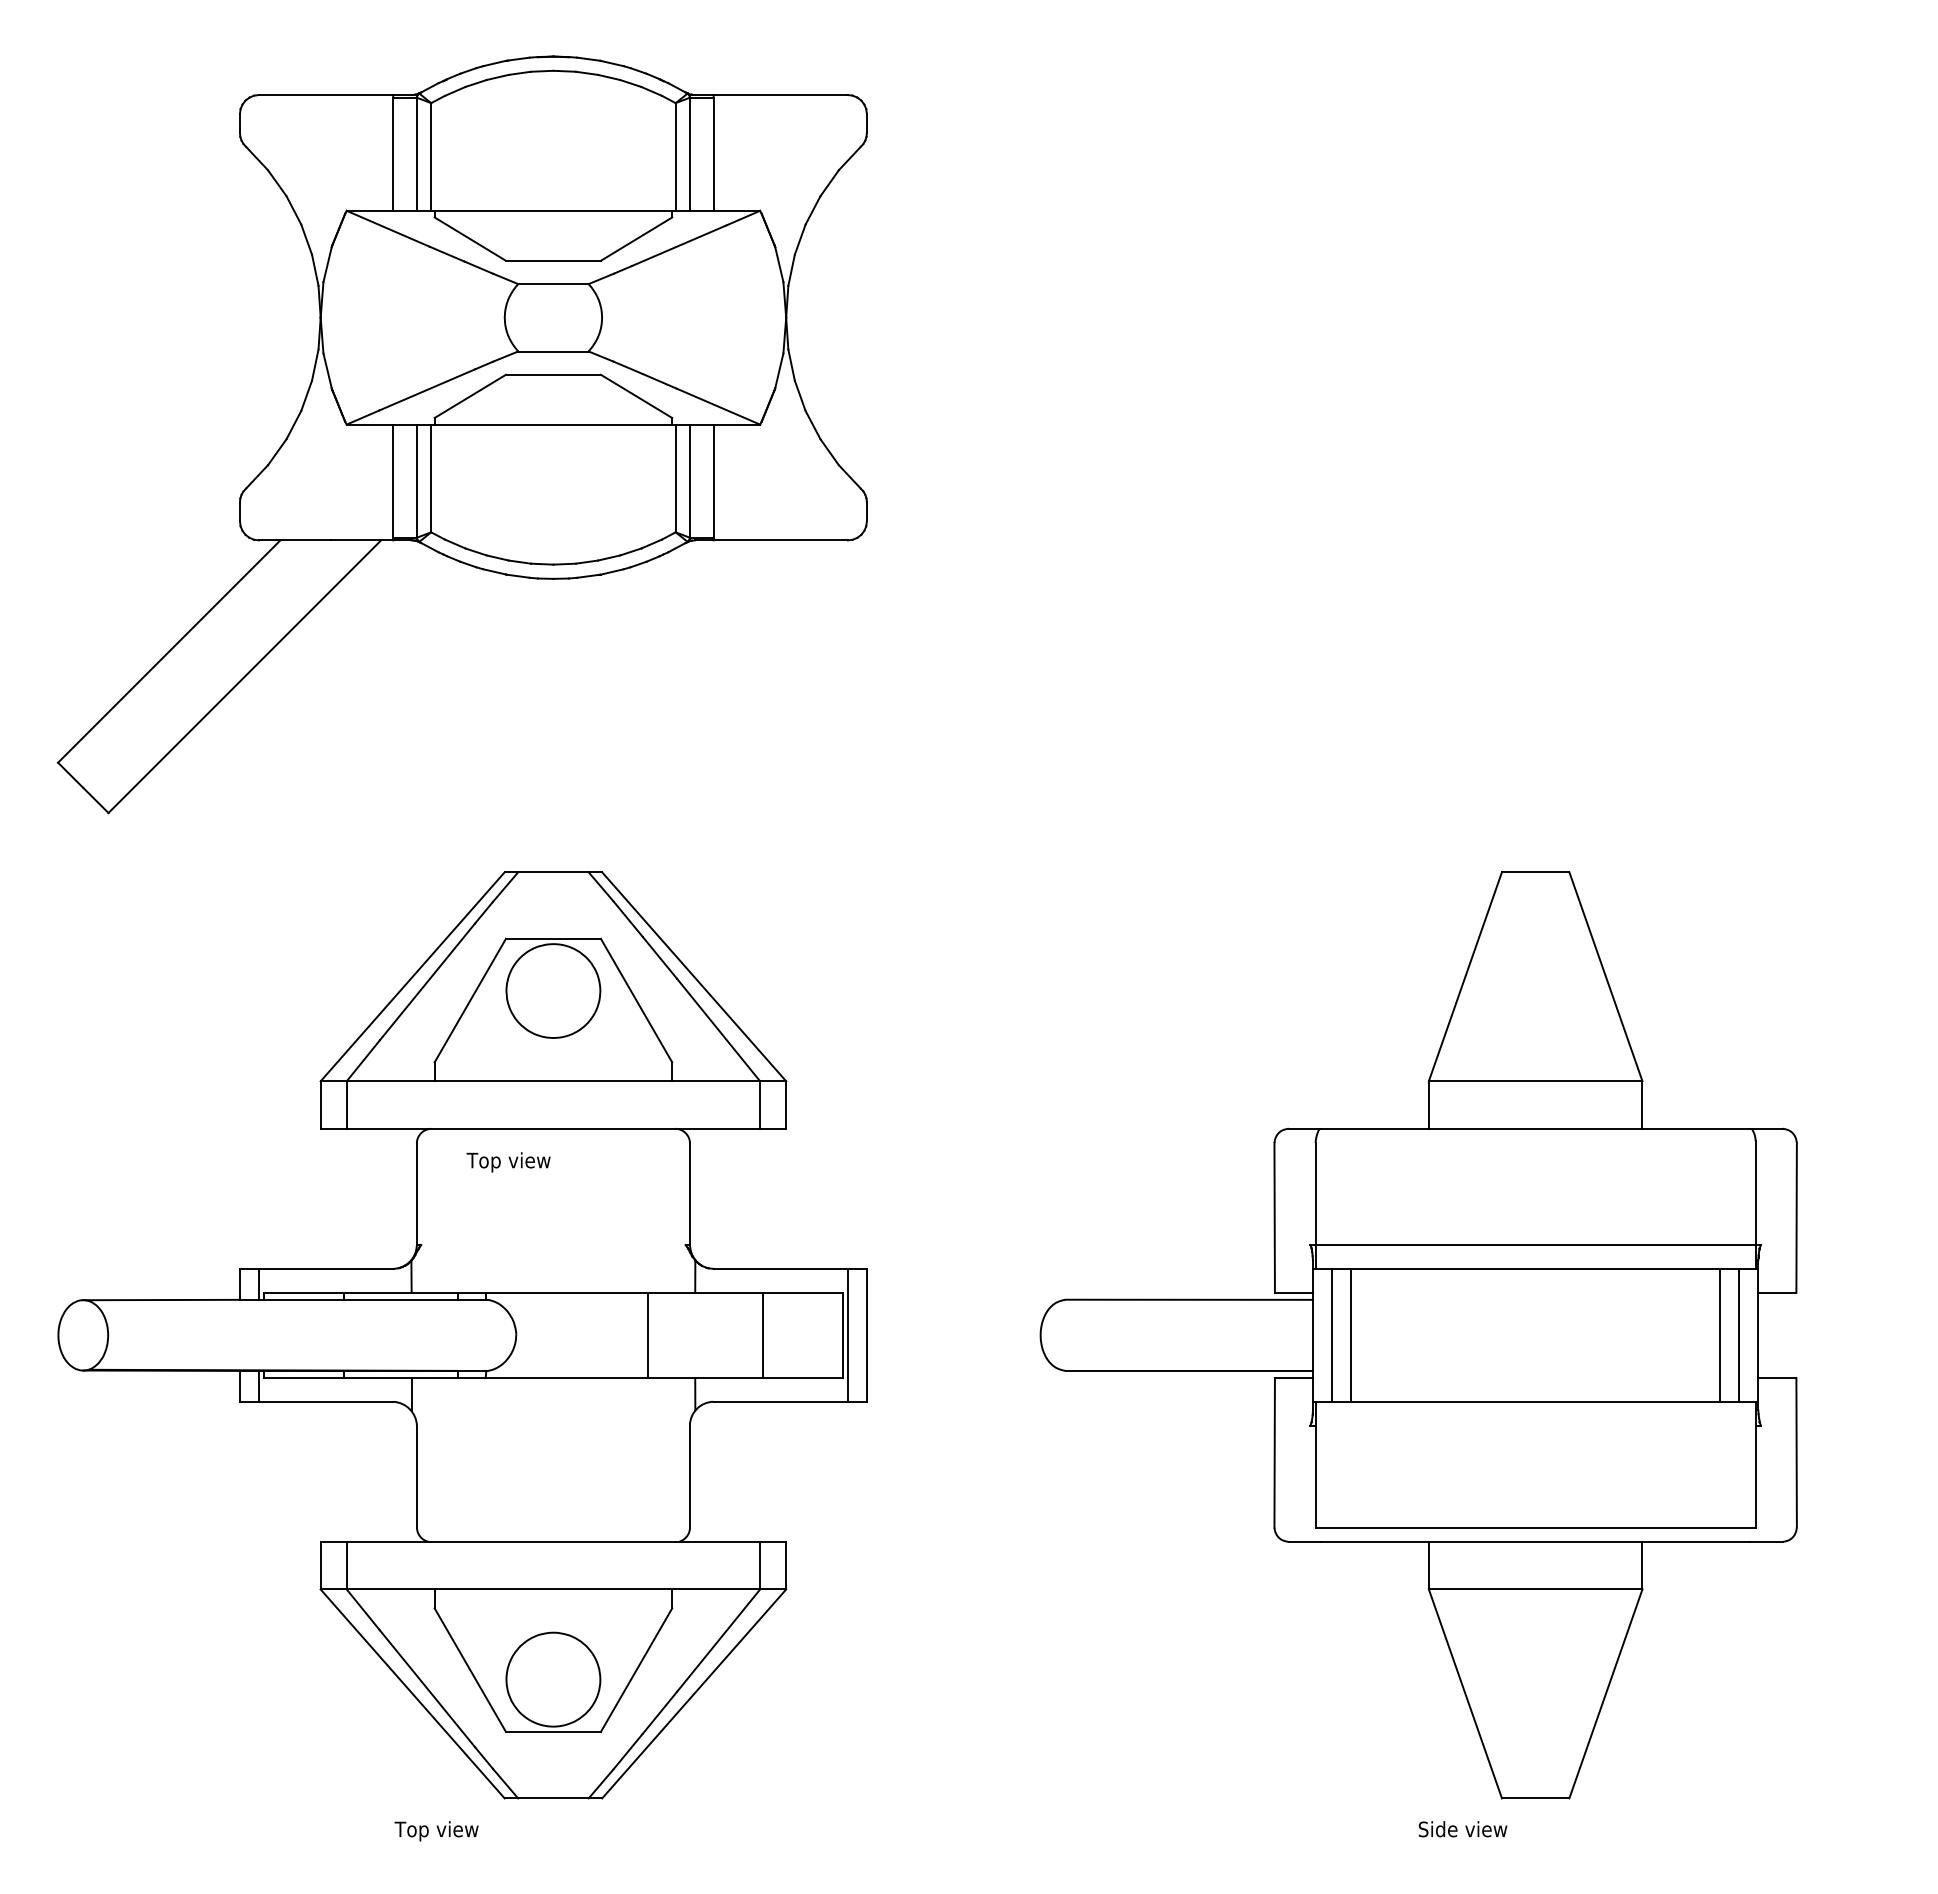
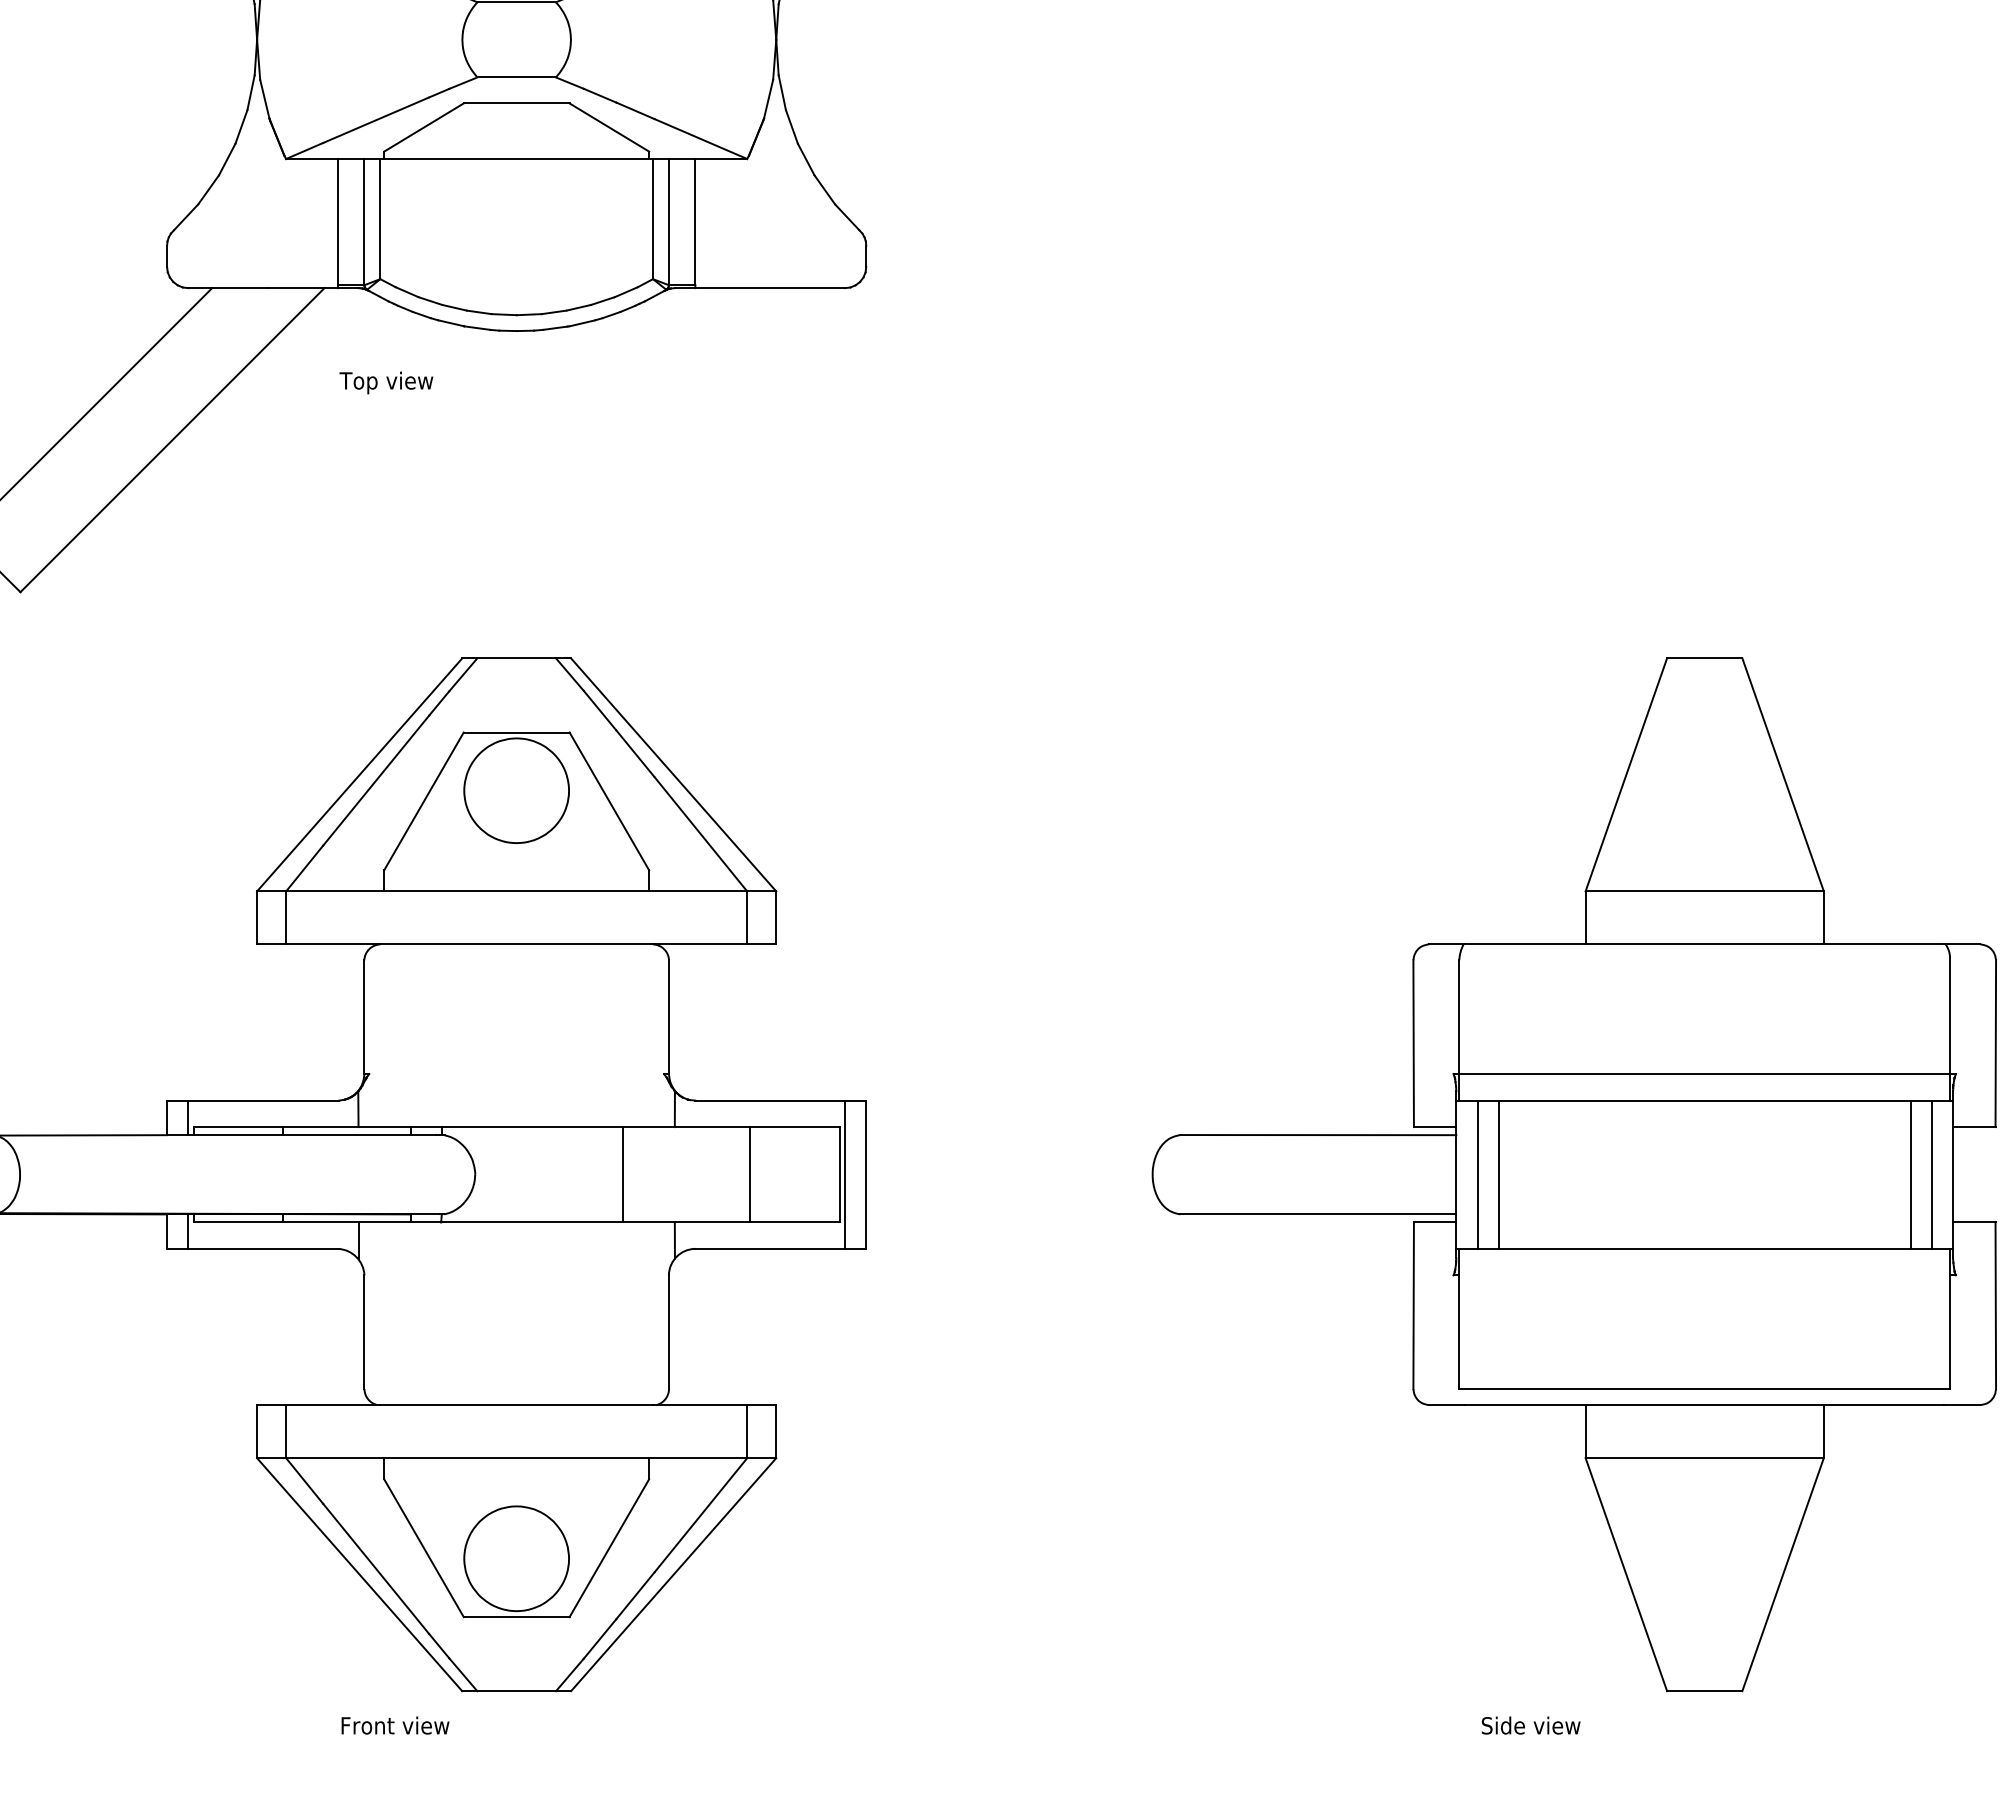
text: (508, 1162) -> (386, 383), moved
part: (1418, 1335) -> (1574, 1174), moved
text: (443, 1831) -> (394, 1728), Top view -> Front view

